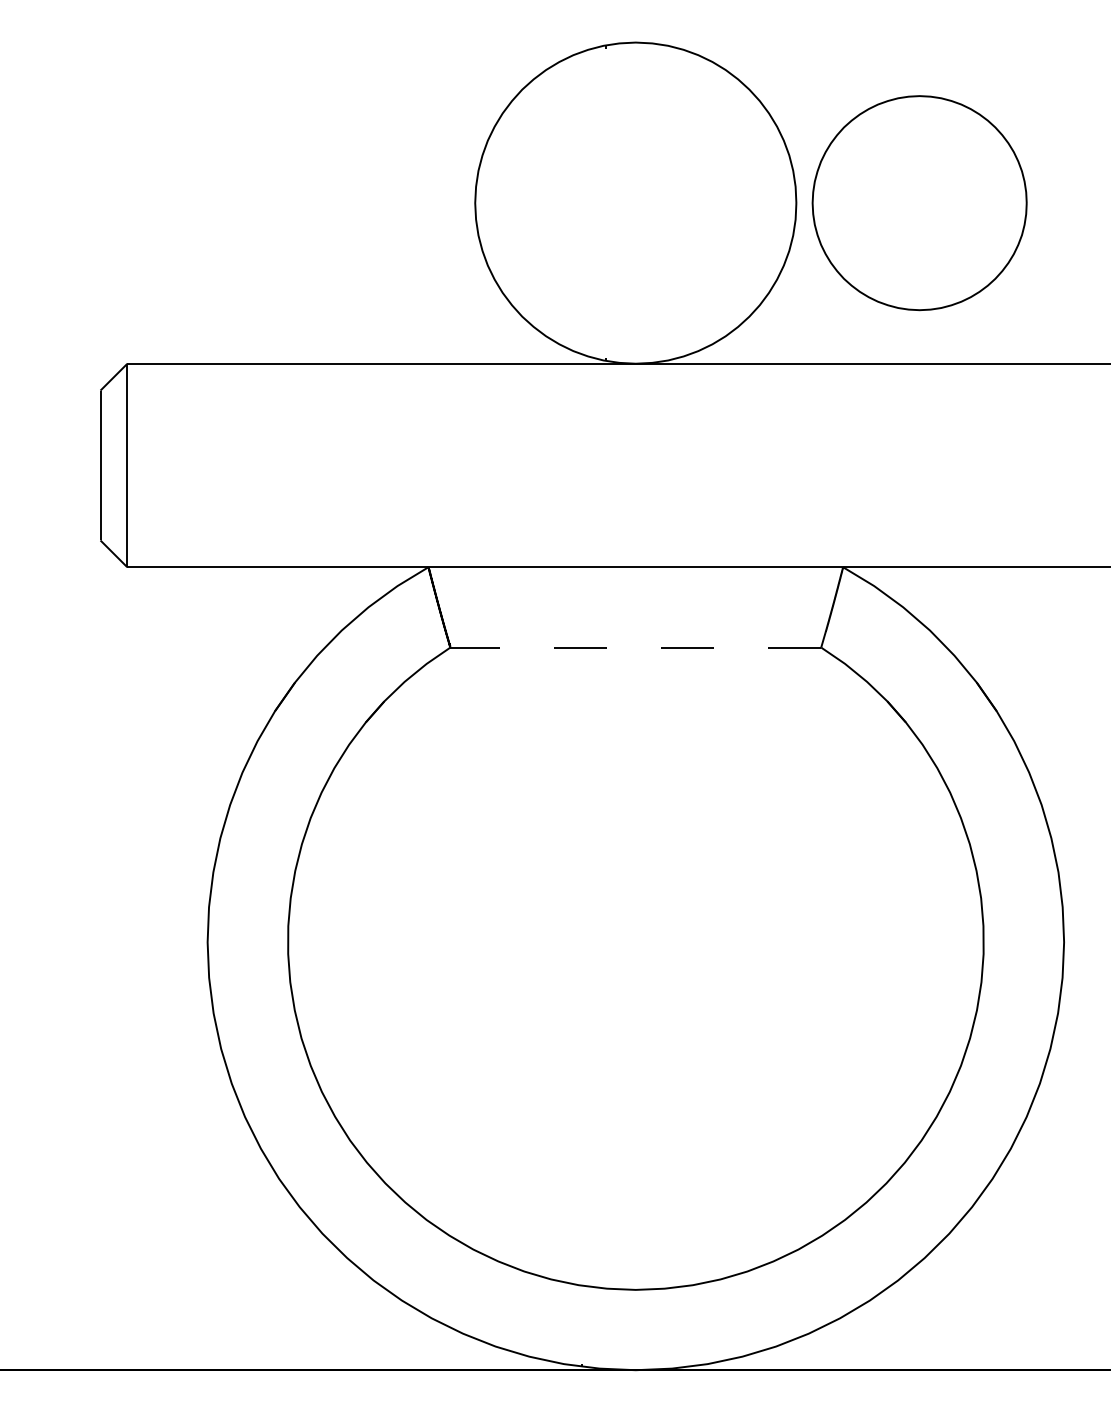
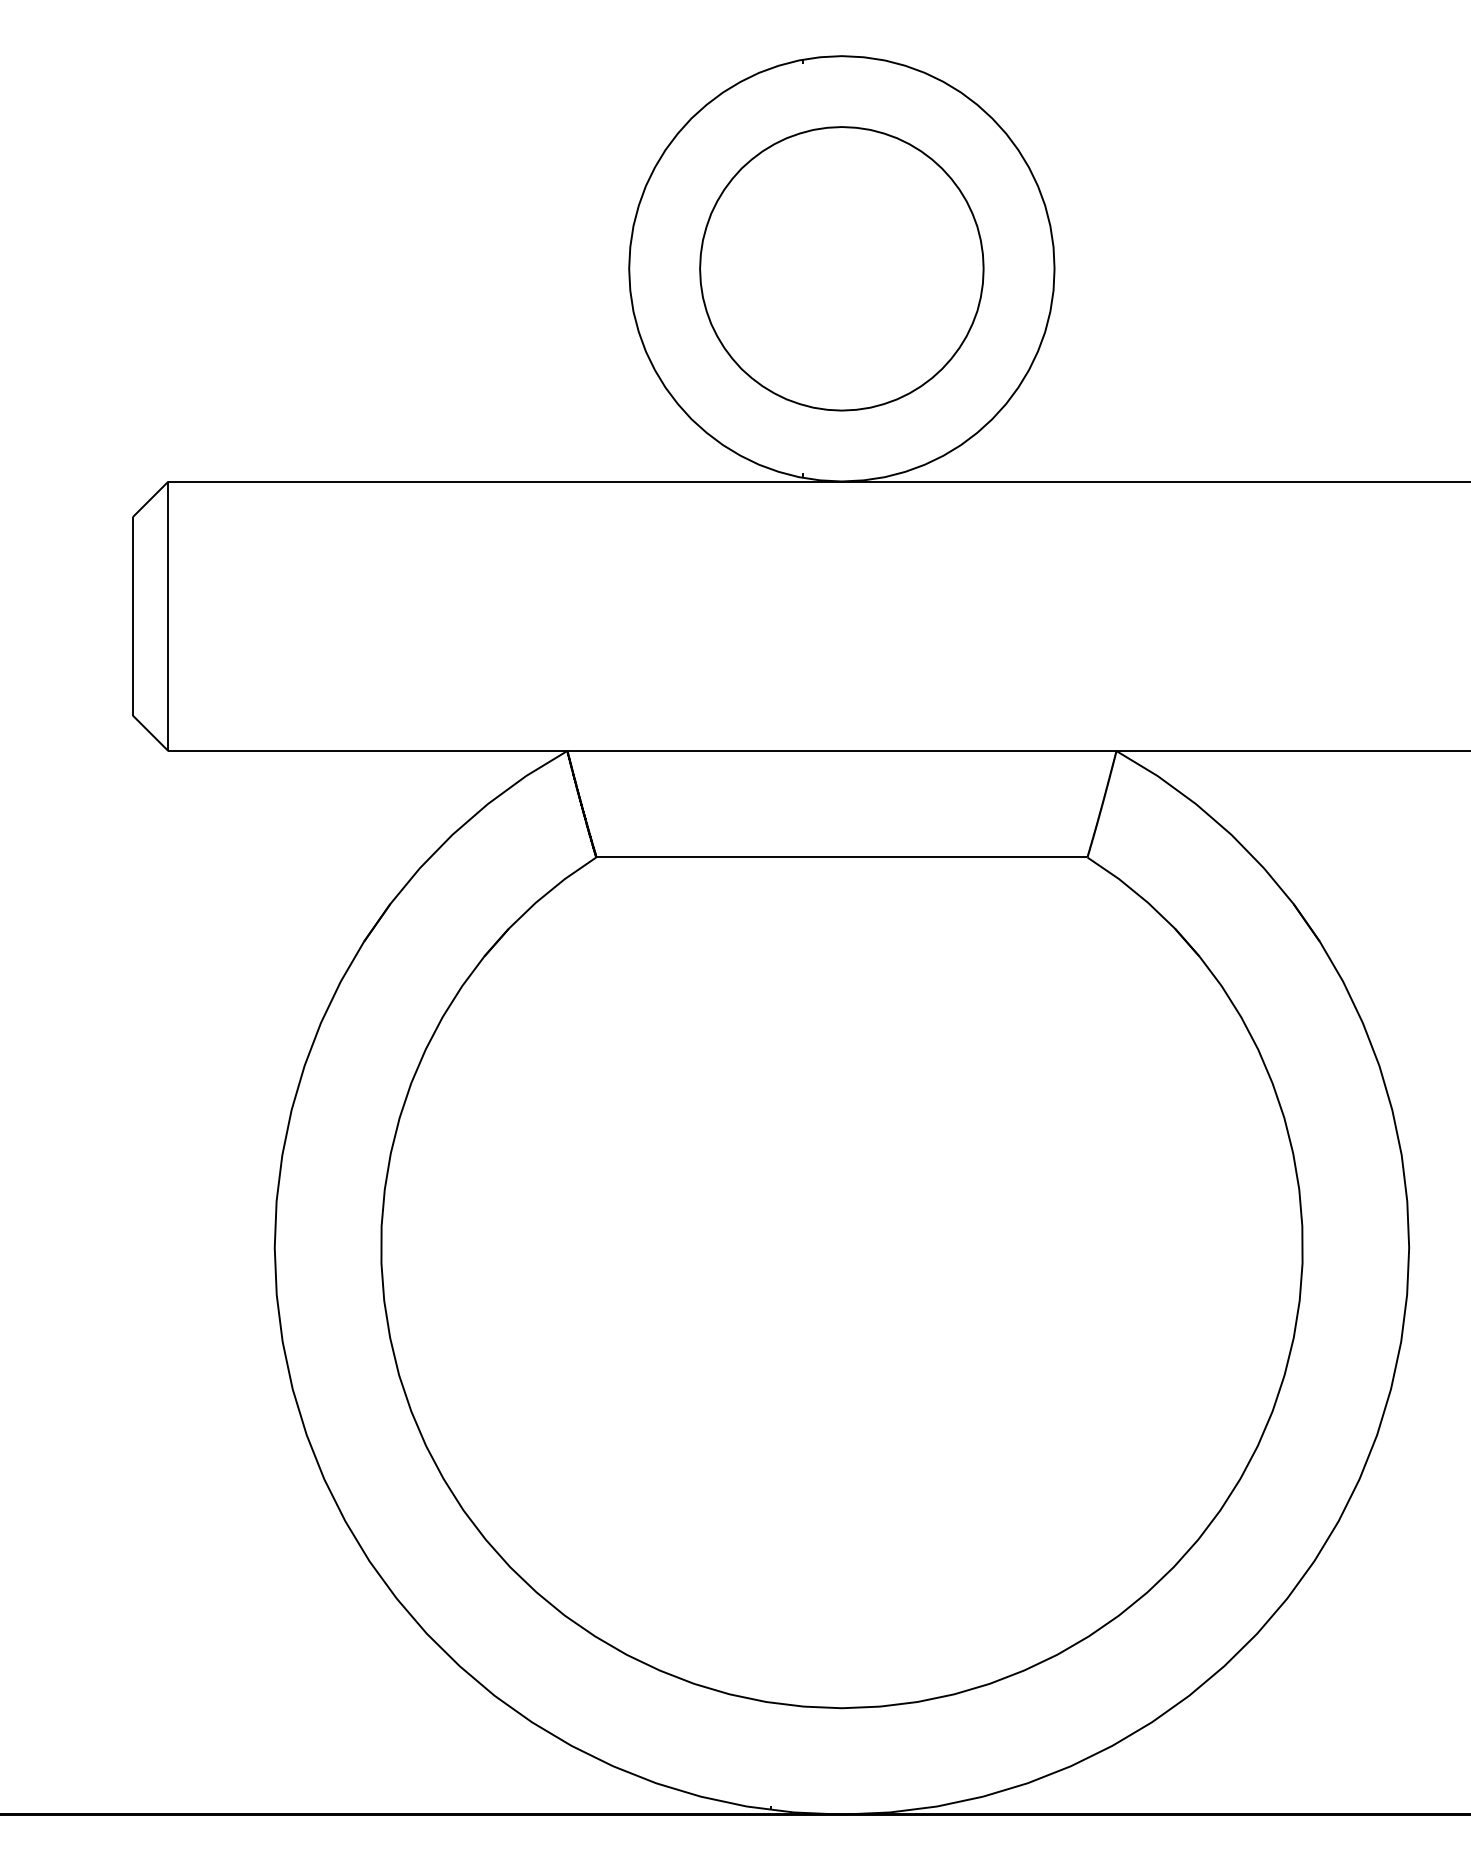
part: (919, 202) -> (841, 268), moved
line: (635, 647) -> (841, 857), dashed -> solid

